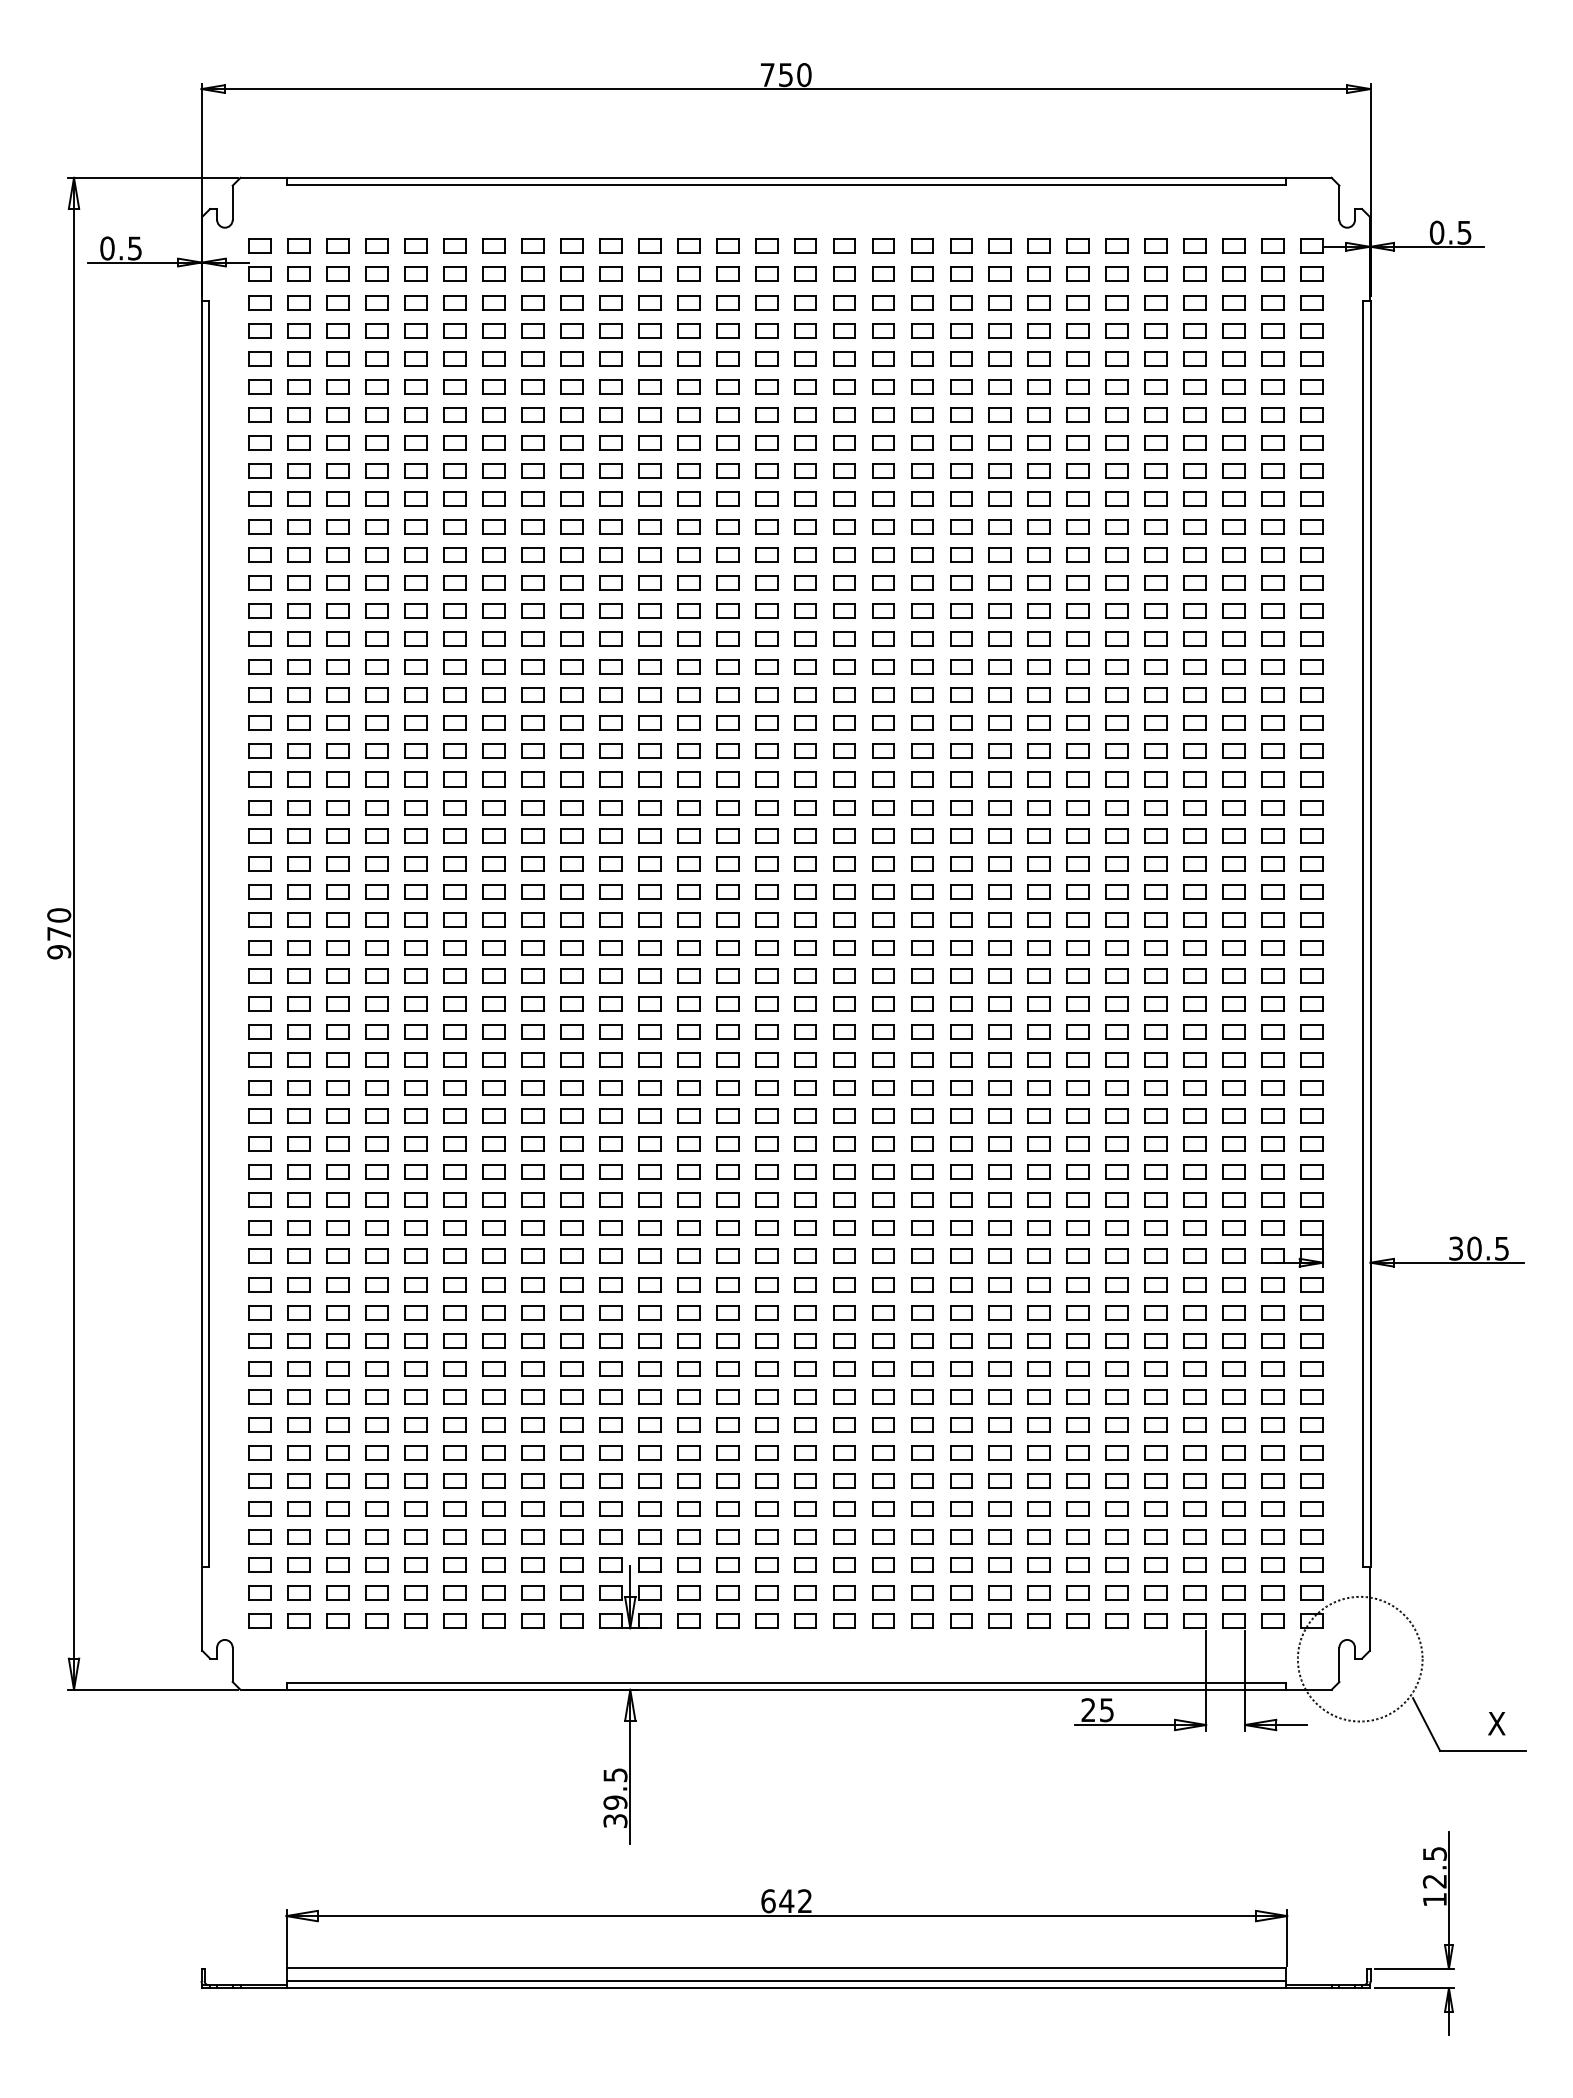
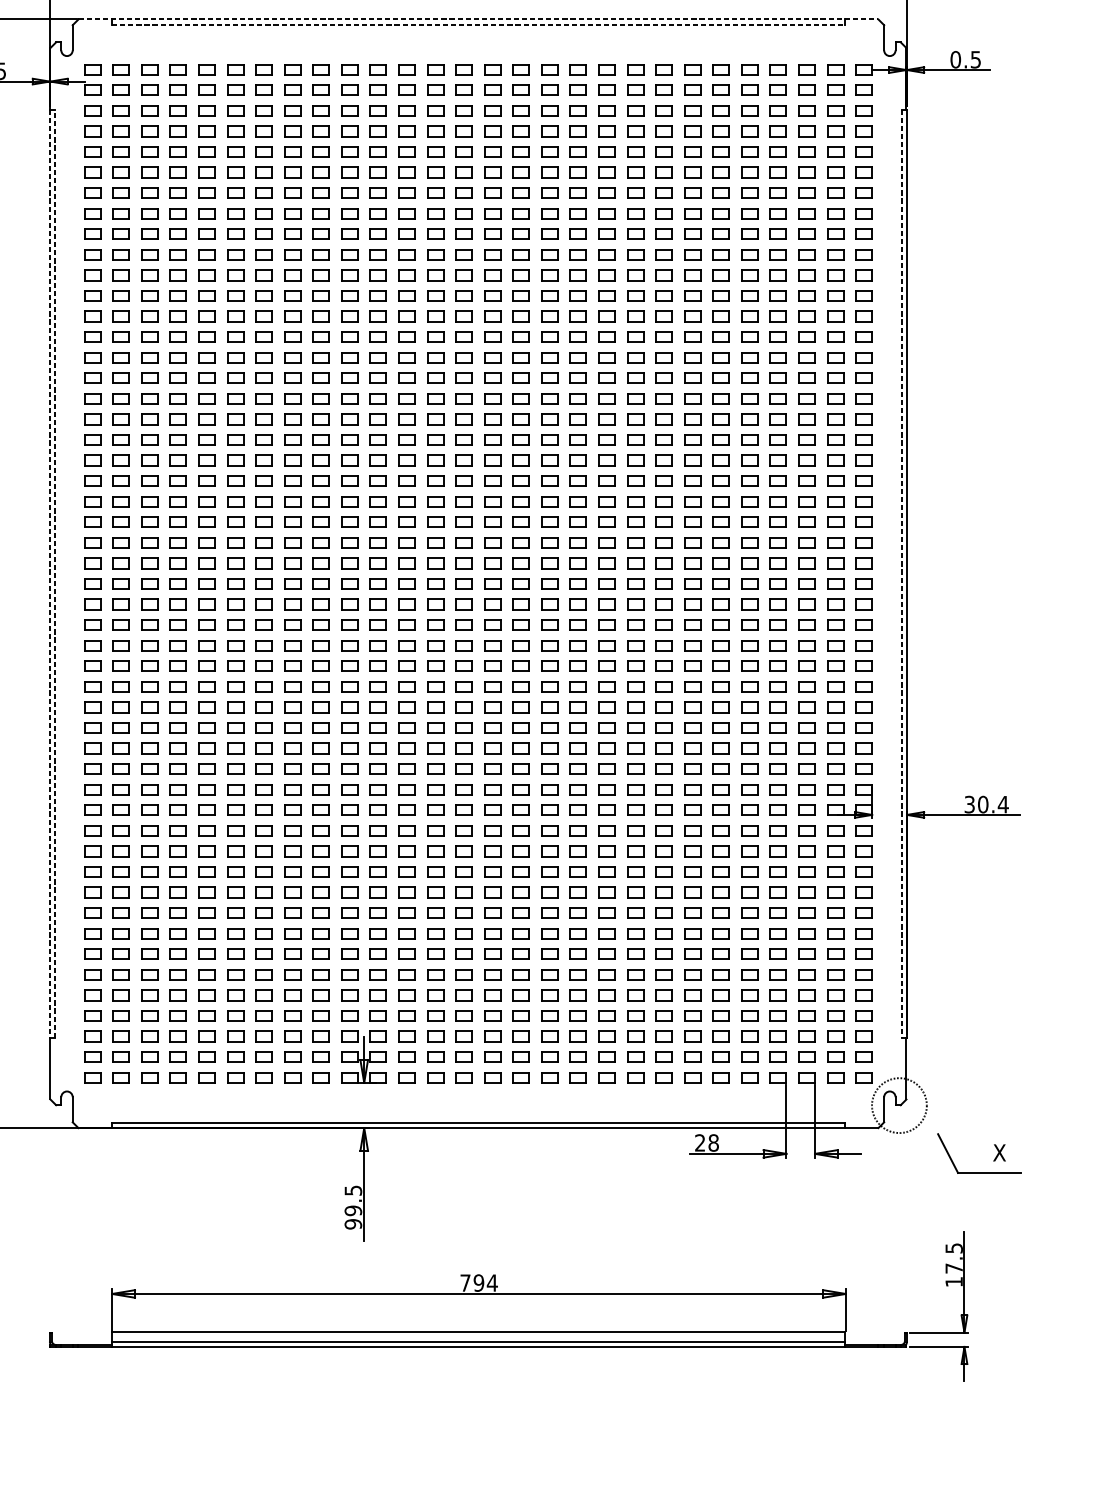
line: (786, 177) -> (478, 19), solid -> dashed
line: (786, 185) -> (478, 25), solid -> dashed
line: (201, 933) -> (49, 573), solid -> dashed
line: (208, 933) -> (54, 573), solid -> dashed
line: (1363, 933) -> (901, 573), solid -> dashed
text: (1501, 1248) -> (1003, 804), 30.5 -> 30.4
circle: (1359, 1658) -> (898, 1105), size x0.6
text: (1106, 1710) -> (713, 1143), 25 -> 28
text: (615, 1821) -> (353, 1224), 39.5 -> 99.5
text: (1434, 1881) -> (953, 1268), 12.5 -> 17.5
text: (786, 1901) -> (478, 1283), 642 -> 794

